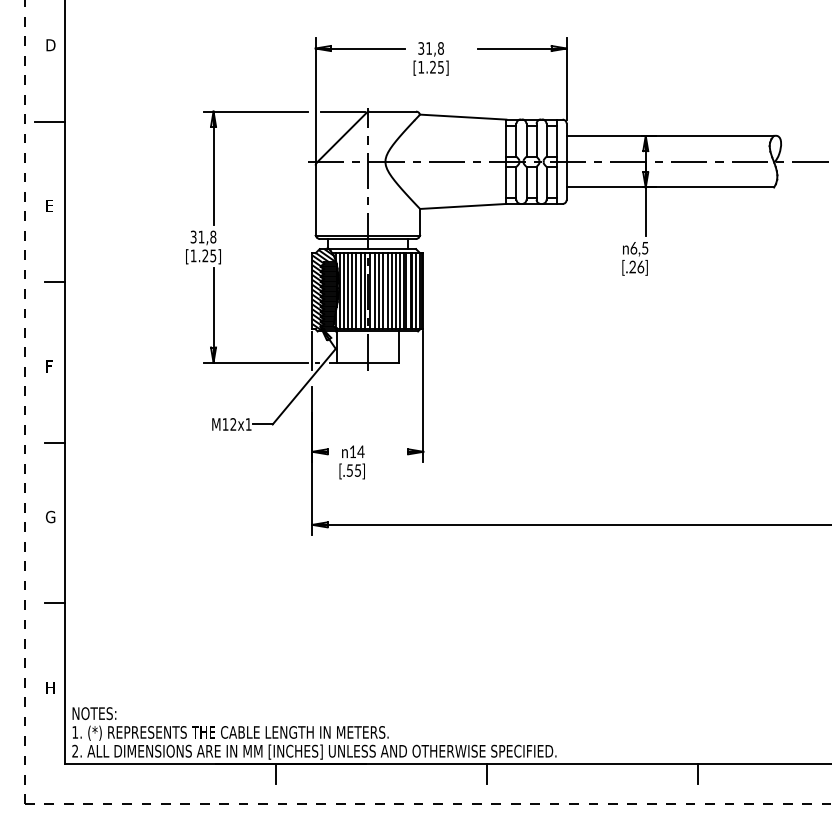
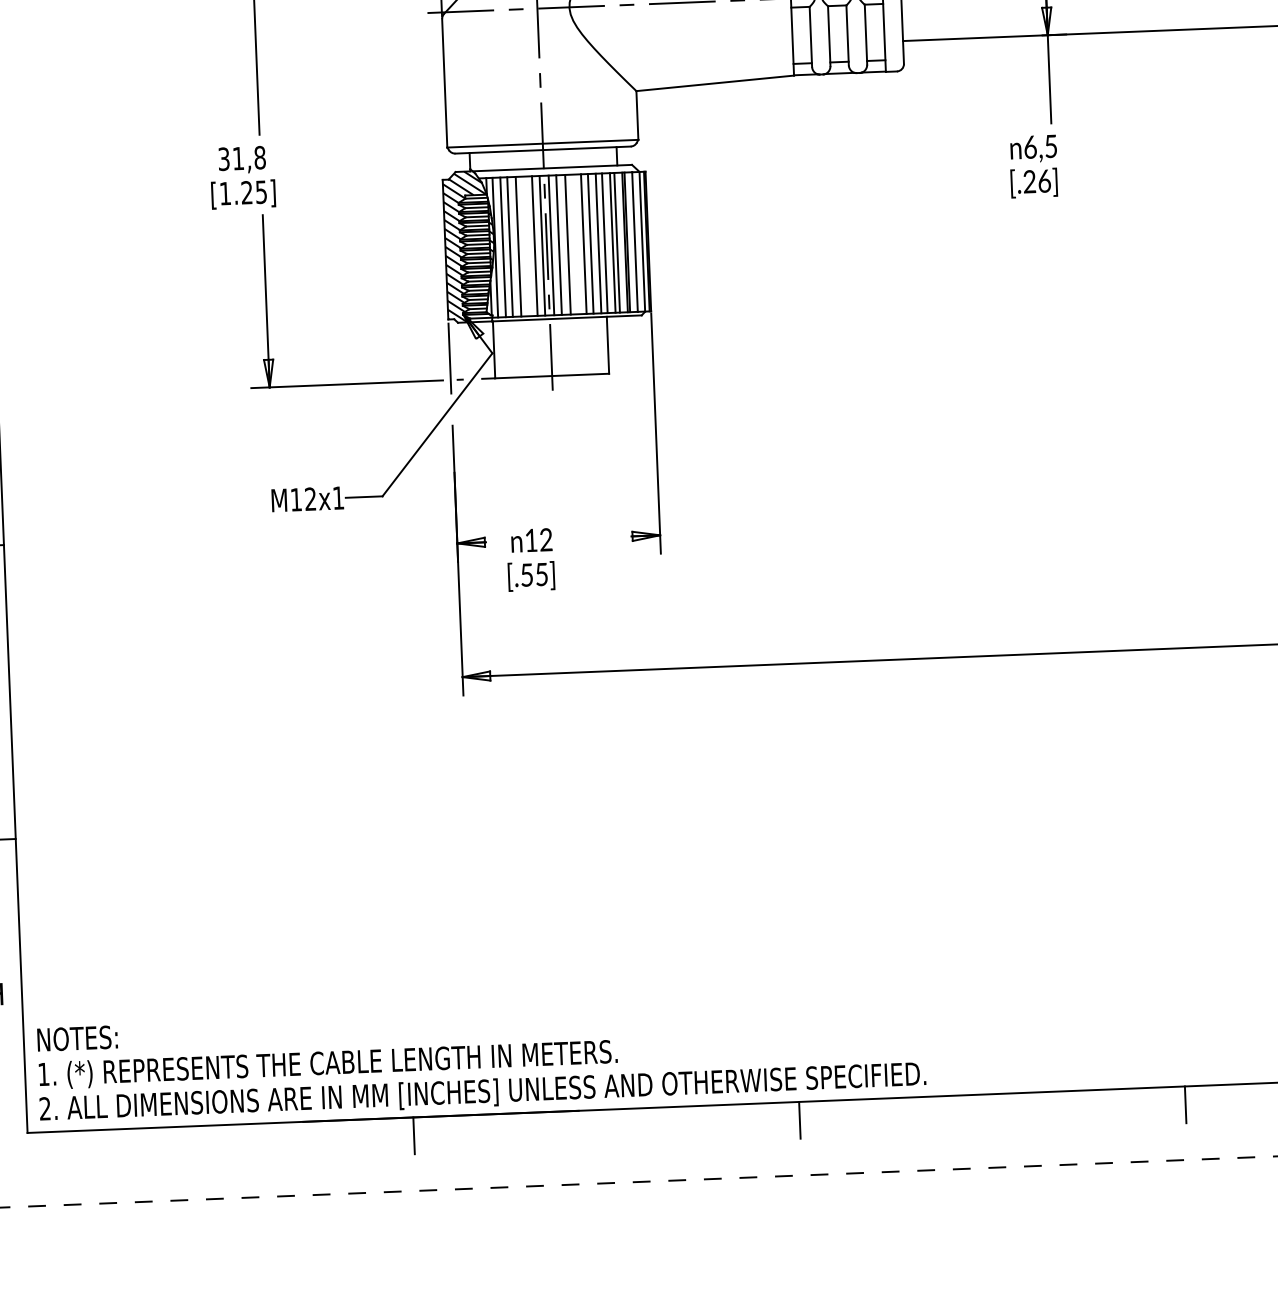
line: (356, 291) -> (526, 246), removed
line: (383, 291) -> (575, 244), removed
text: (360, 451) -> (545, 539), 14 -> 12

